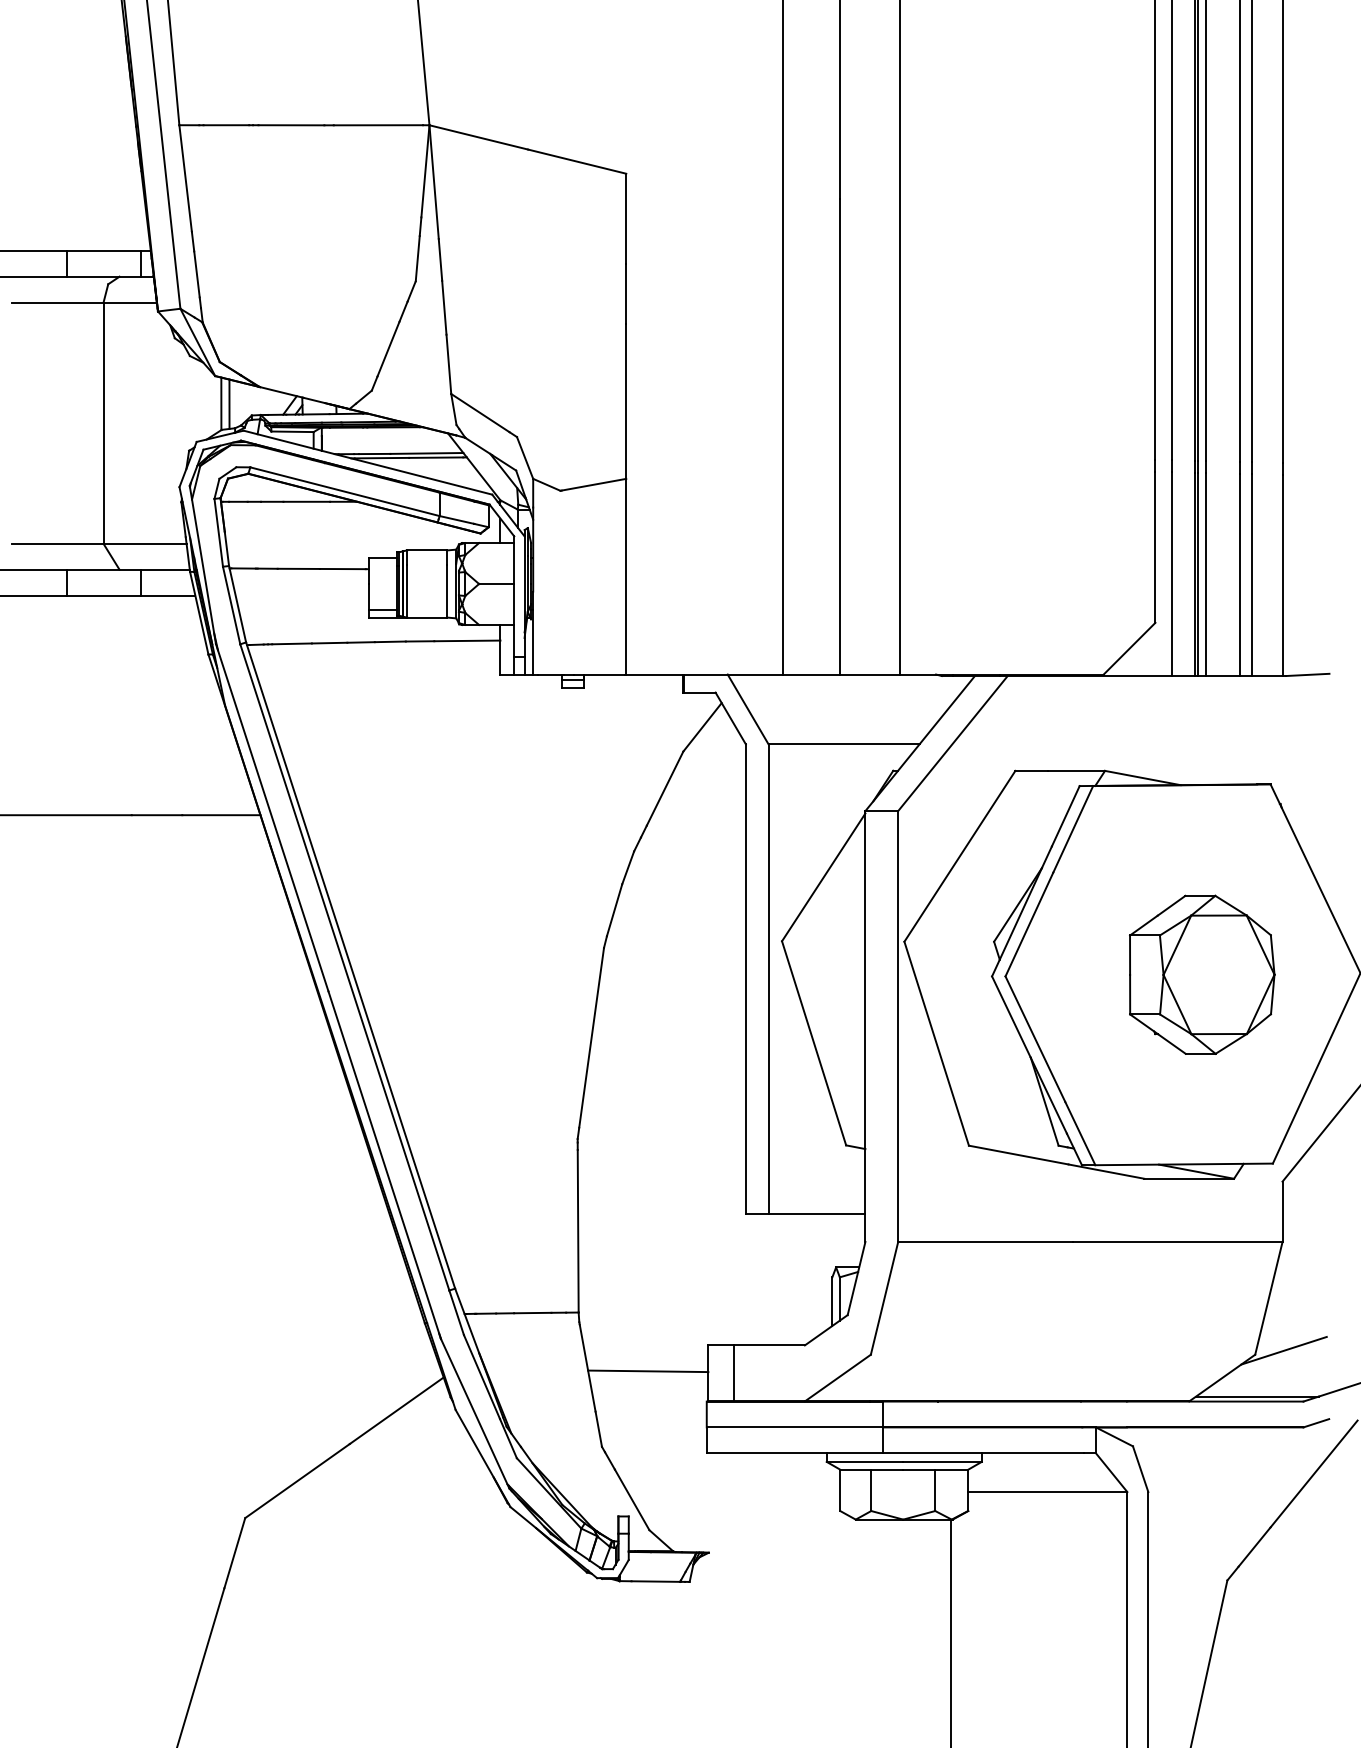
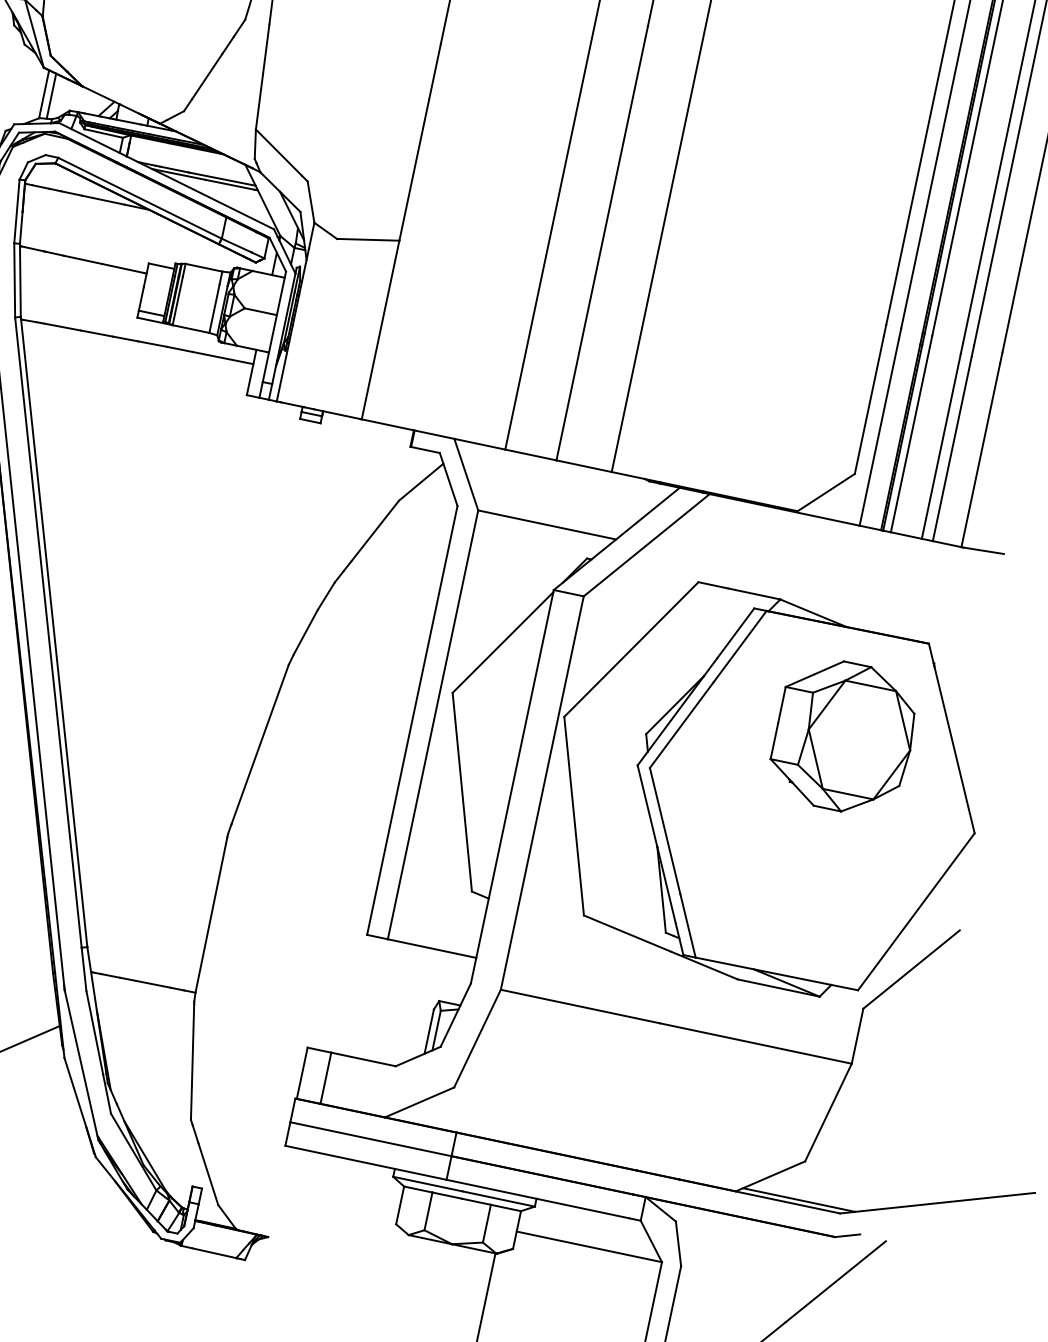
part: (1202, 974) -> (844, 736), moved
line: (1283, 1350) -> (831, 1162), removed
line: (648, 1371) -> (247, 1059), removed

